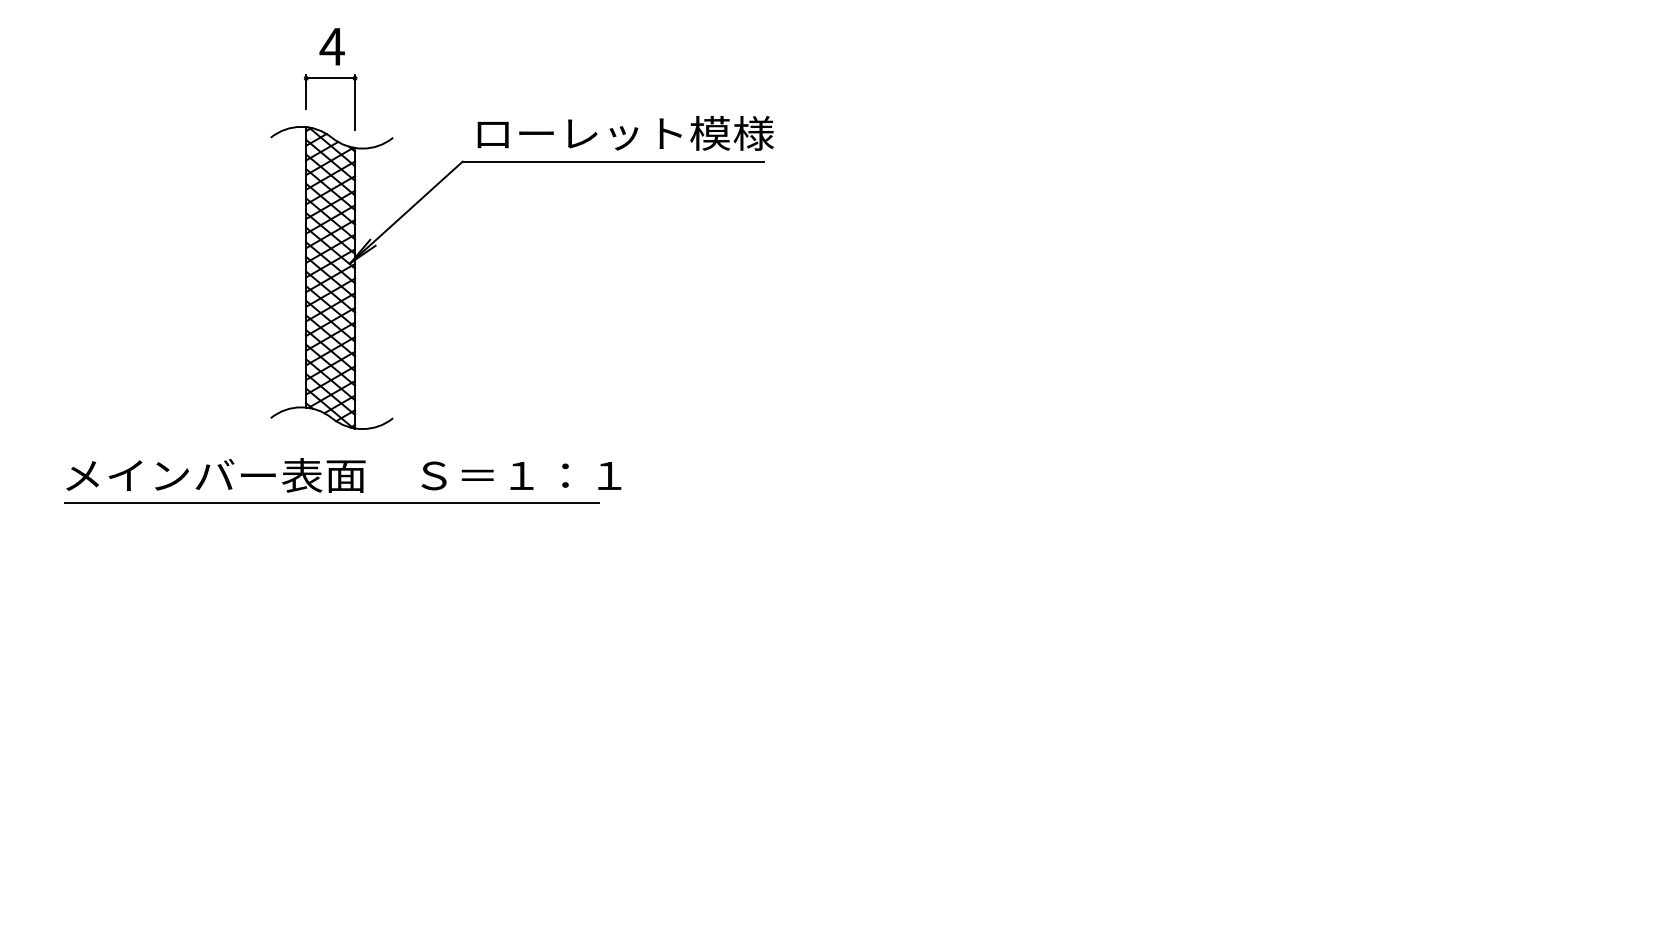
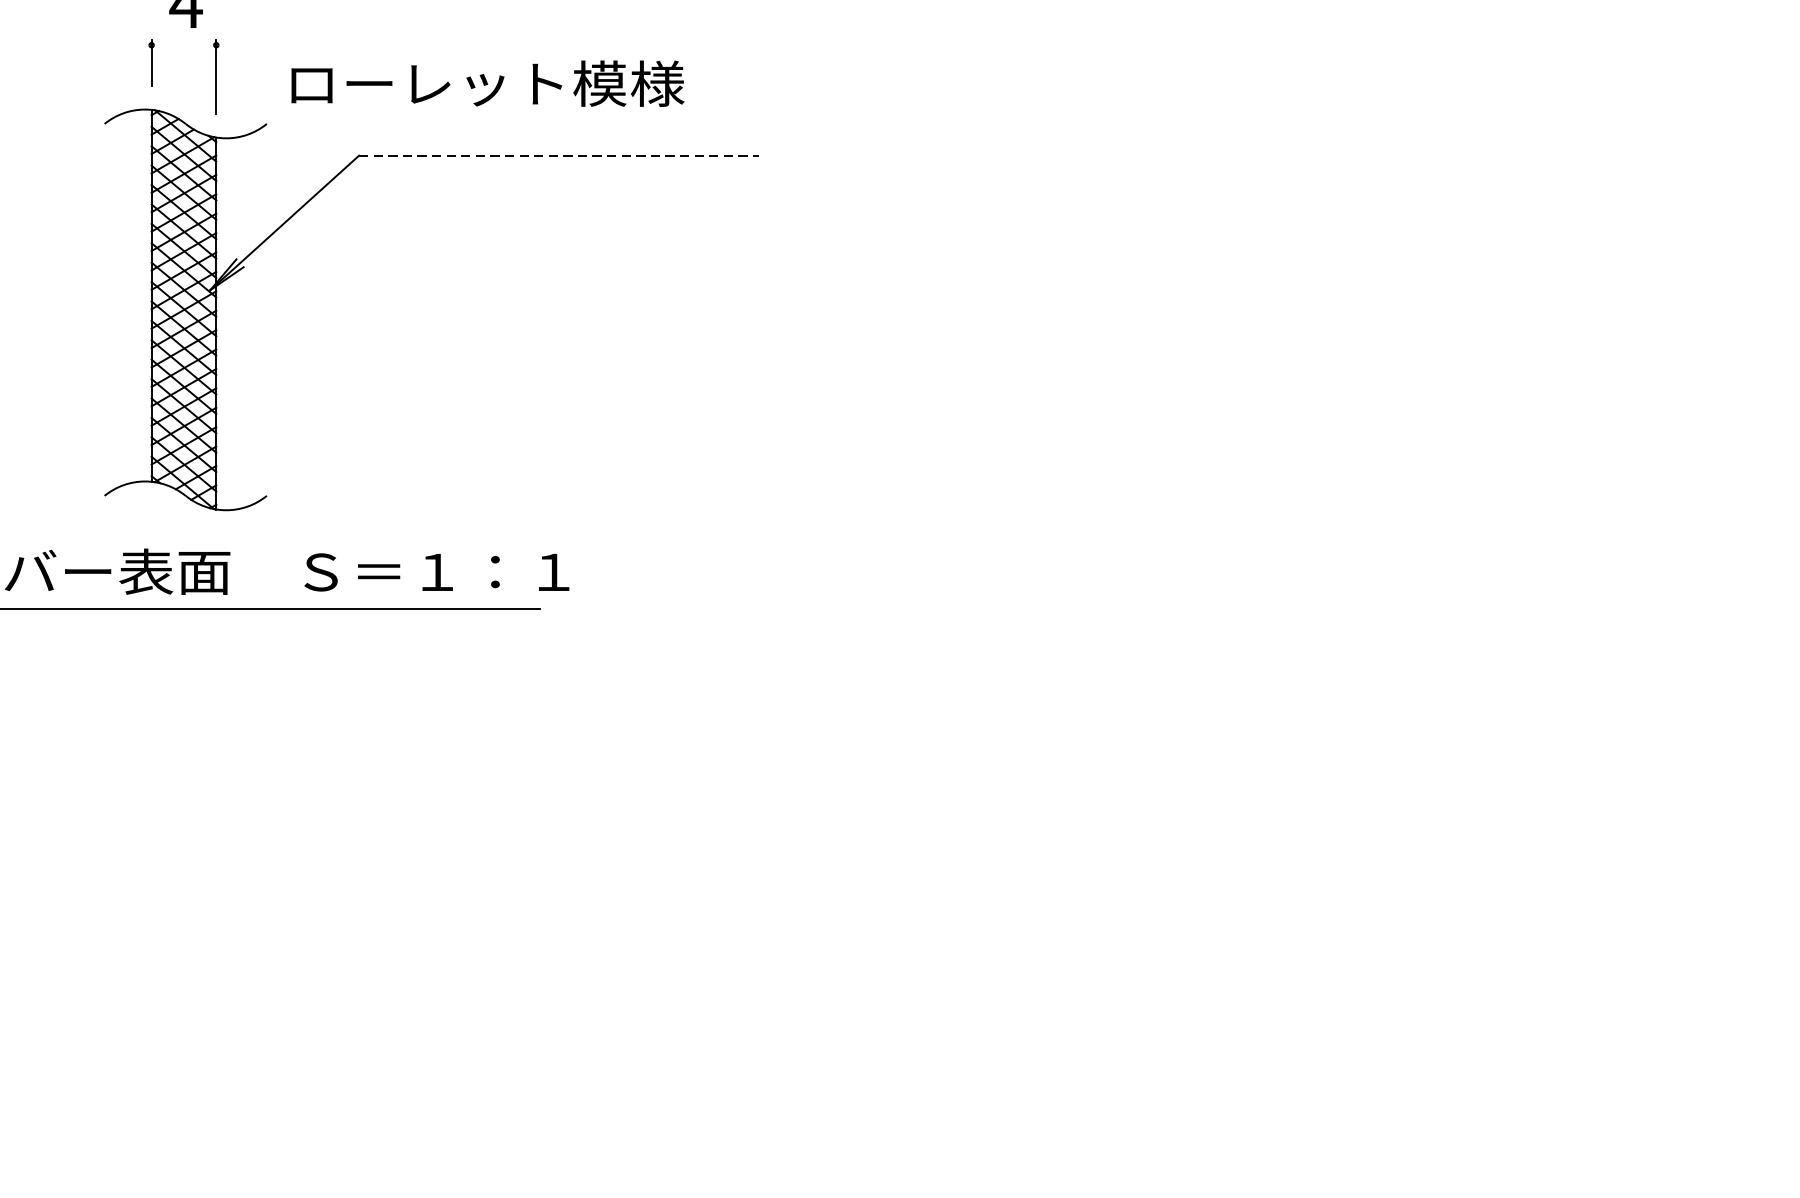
line: (330, 78) -> (183, 45), removed
text: (625, 133) -> (487, 83), moved
line: (613, 161) -> (559, 155), solid -> dashed

